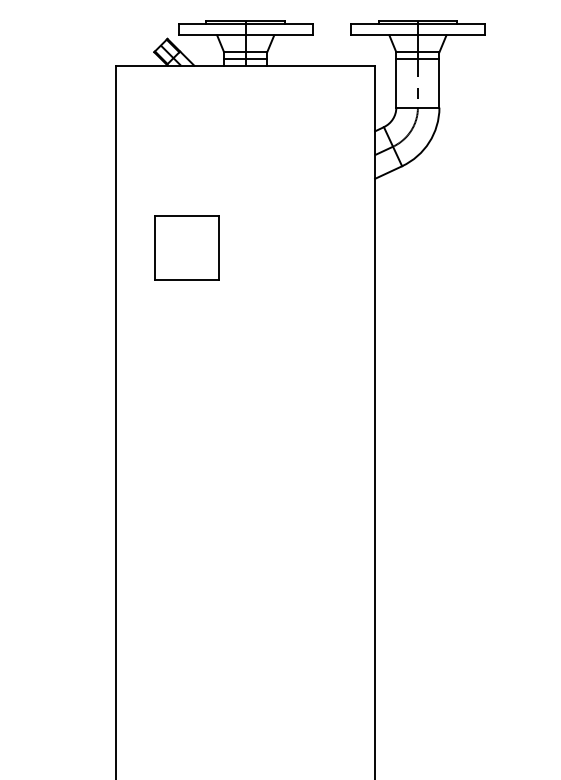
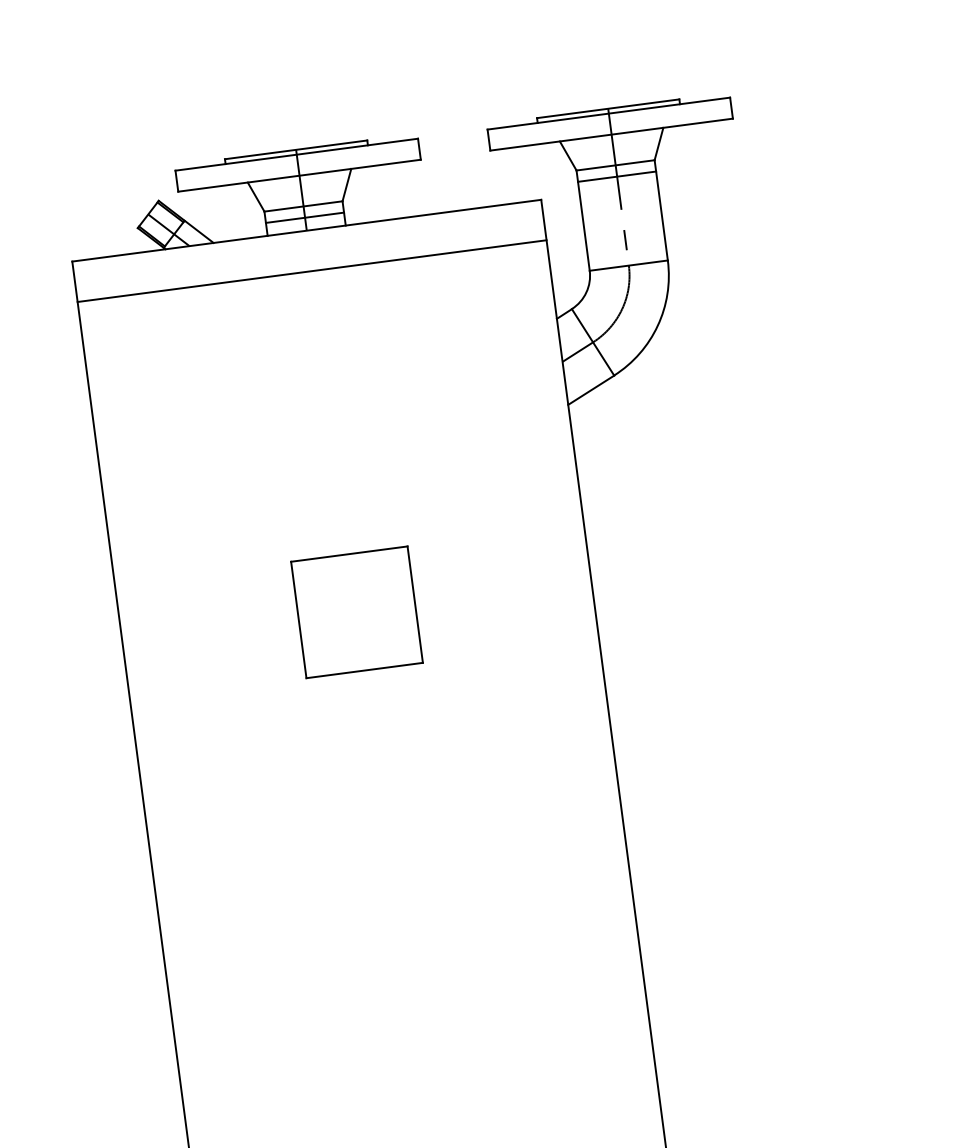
line: (245, 88) -> (311, 272), added
part: (186, 247) -> (356, 610), moved

